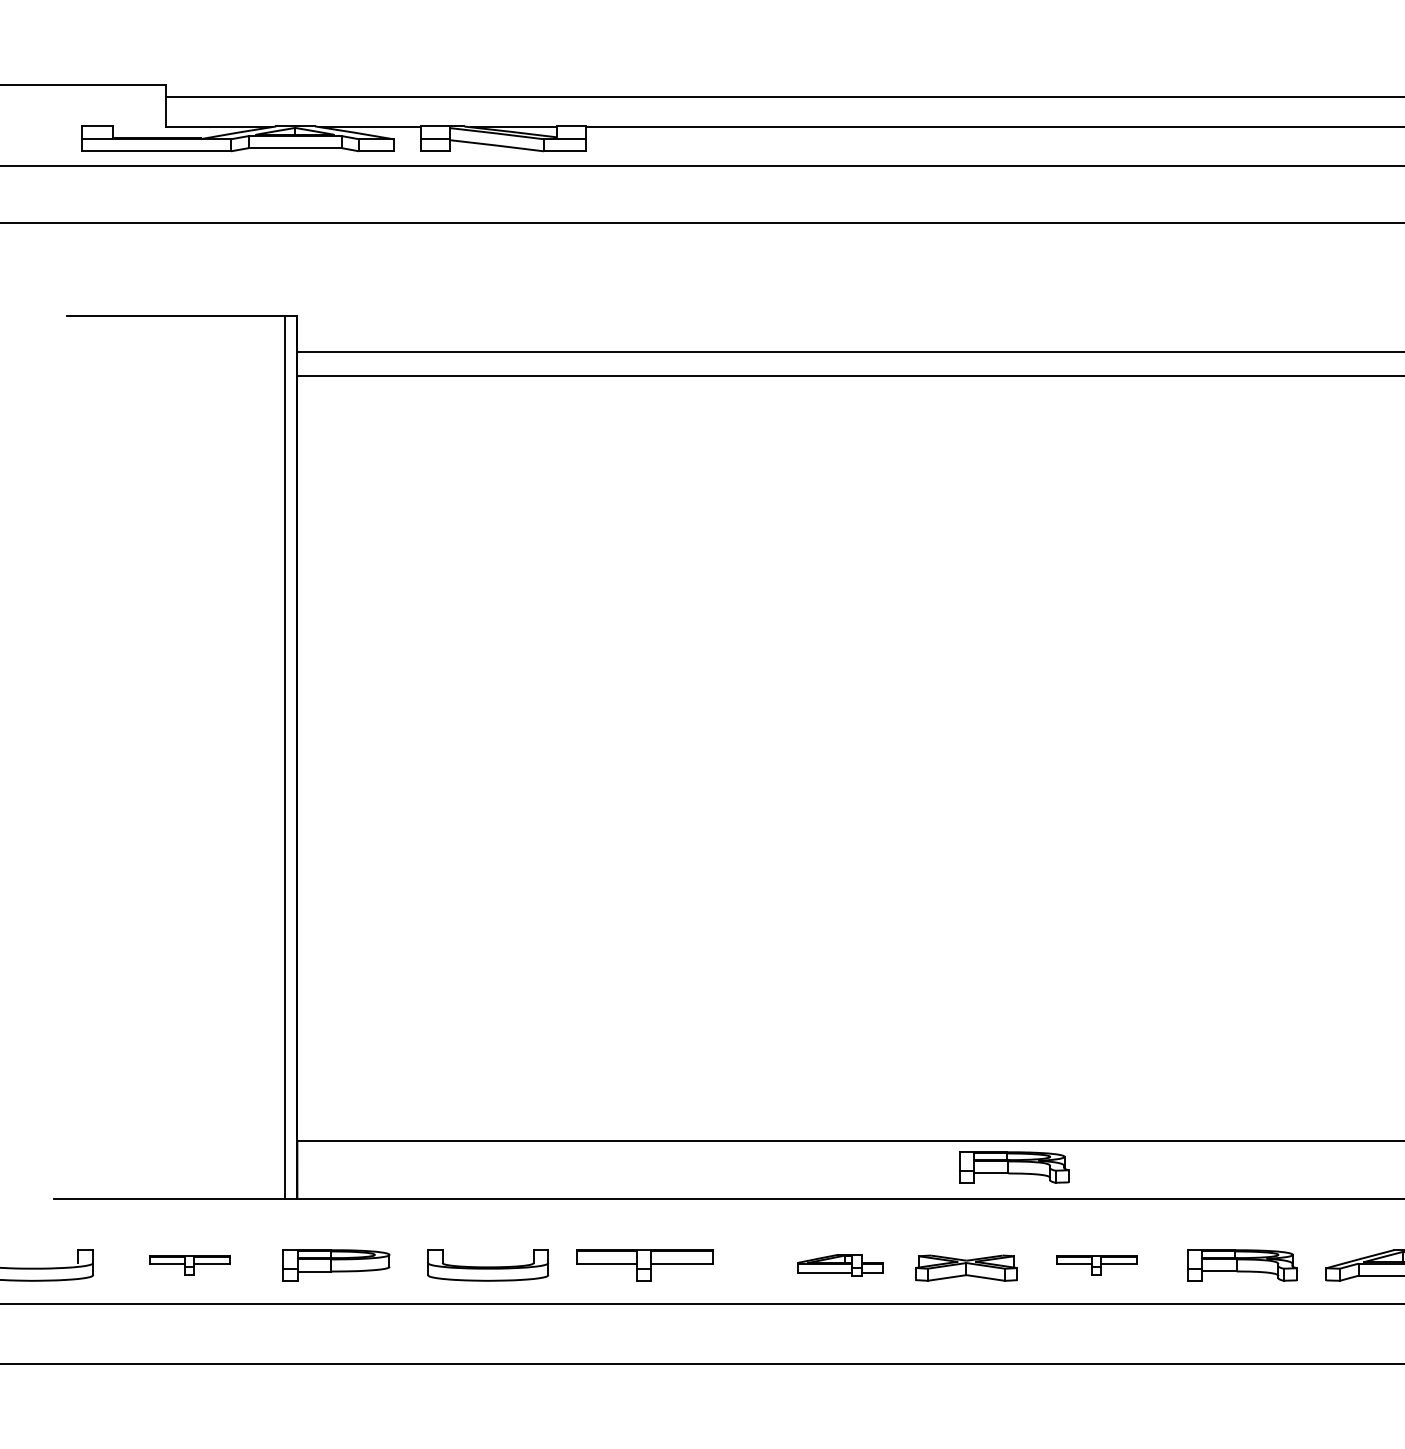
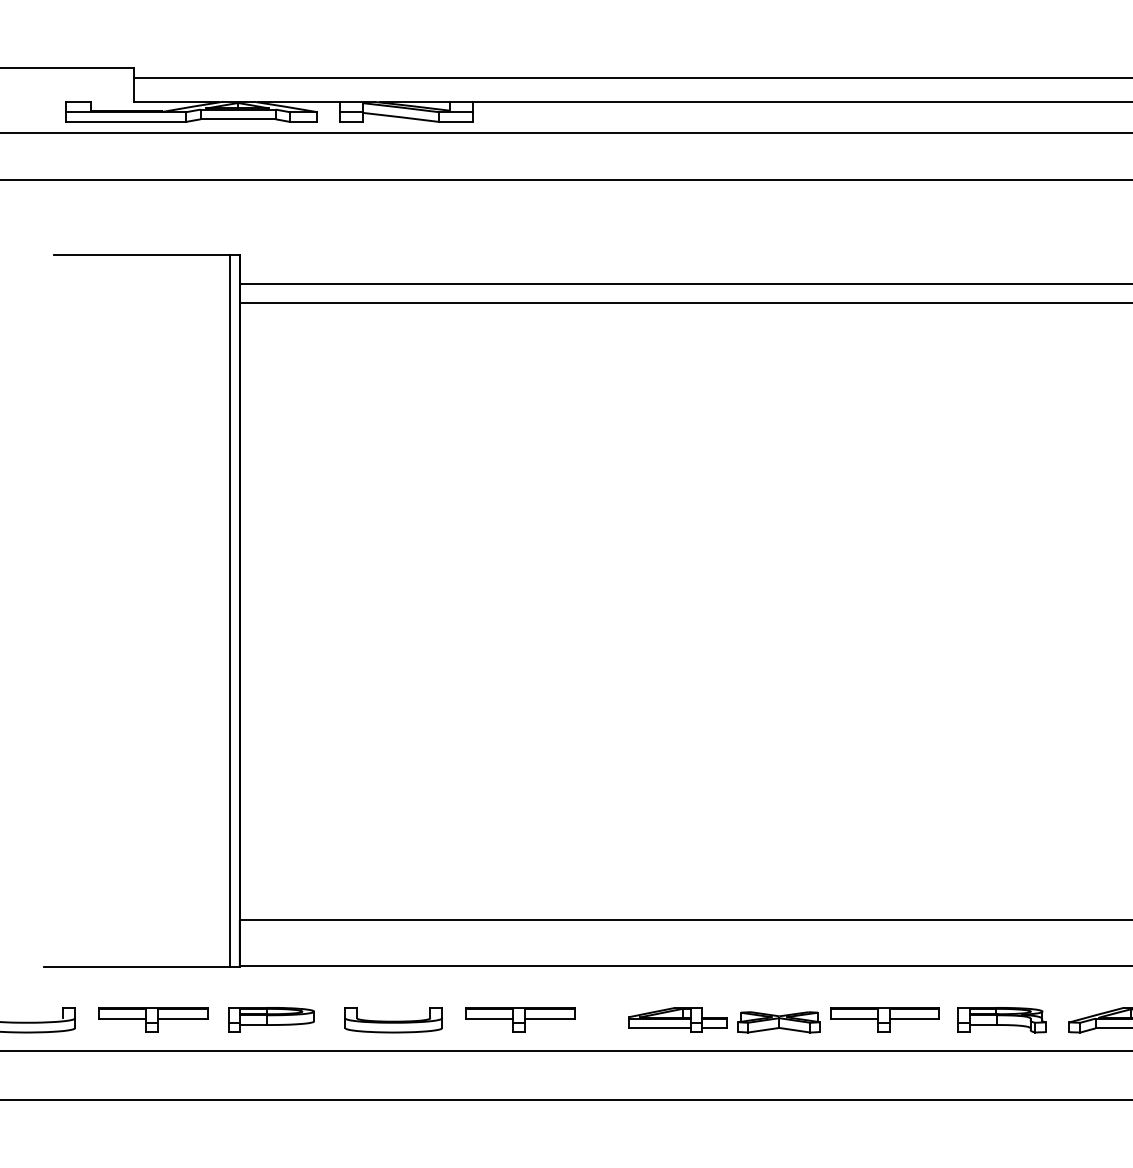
part: (1013, 1167) -> (817, 941), removed
part: (190, 1264) -> (153, 1019), size x1.67
part: (840, 1264) -> (677, 1019), size x1.43
part: (1096, 1264) -> (884, 1019), size x1.67

